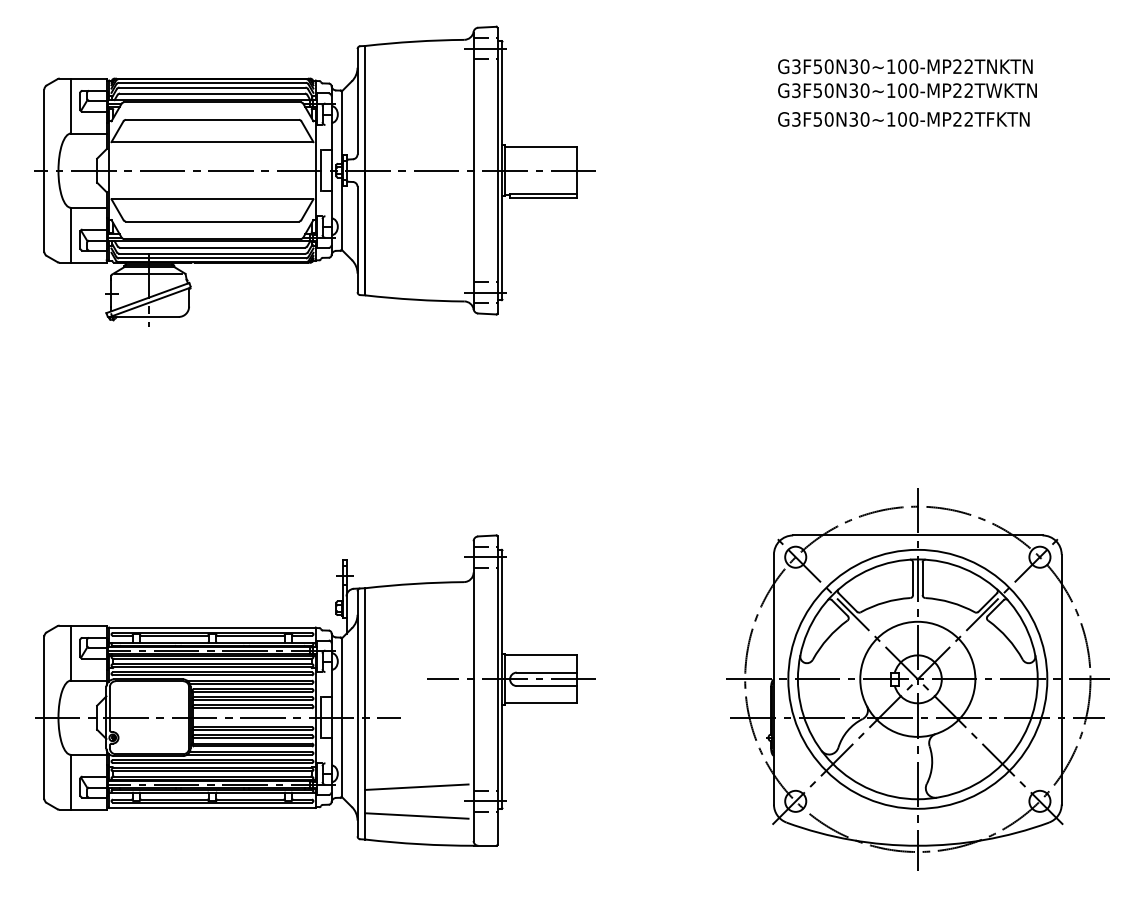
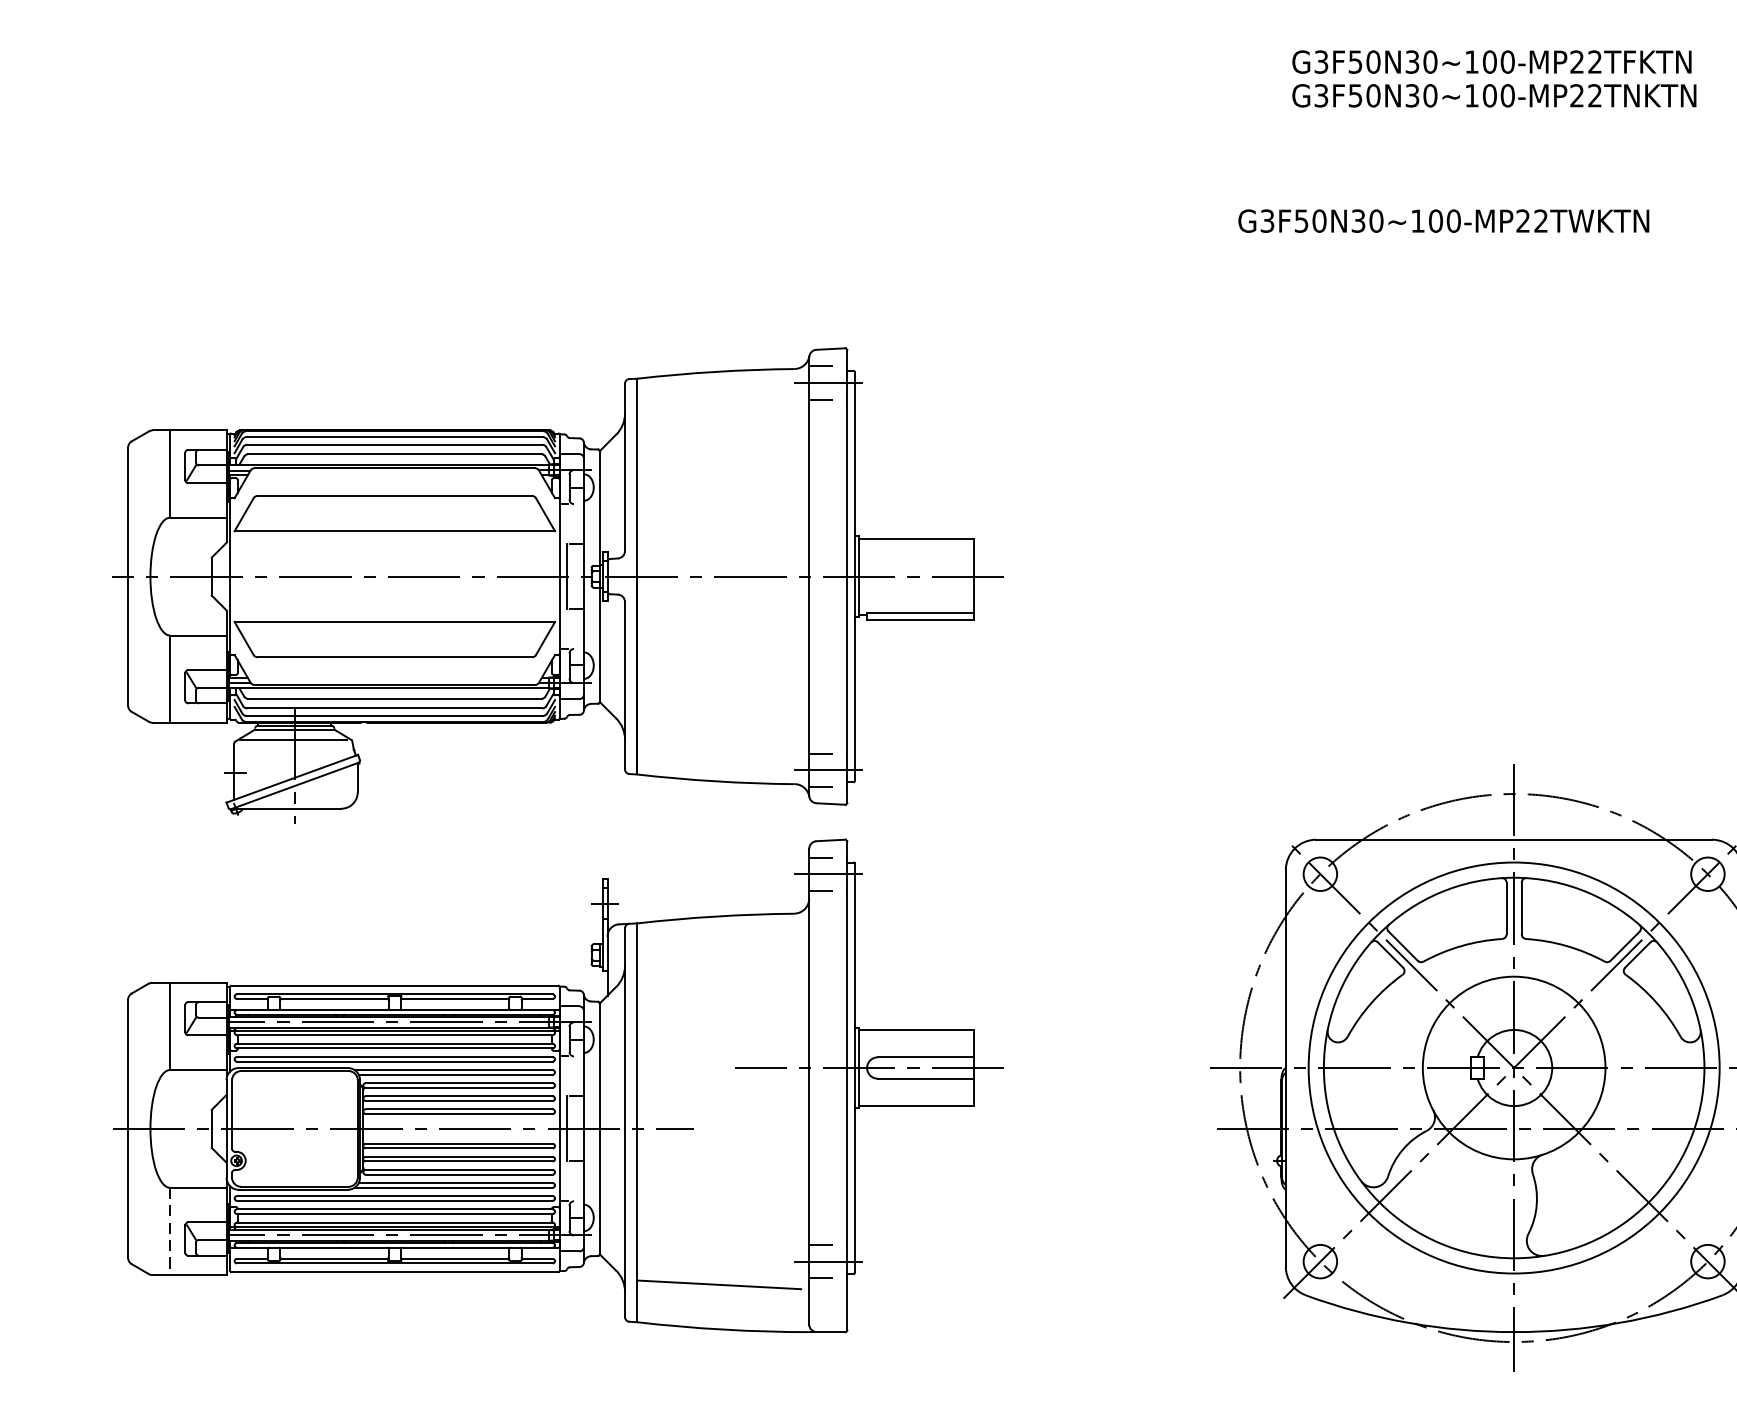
text: (907, 90) -> (1443, 220), moved
text: (903, 119) -> (1491, 62), moved
part: (314, 175) -> (556, 584), moved
line: (70, 782) -> (169, 1231), solid -> dashed
line: (416, 786) -> (718, 1238), removed

